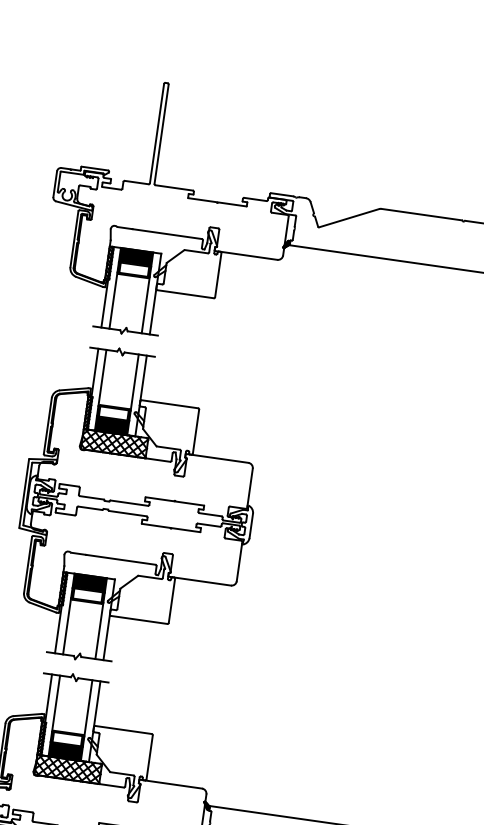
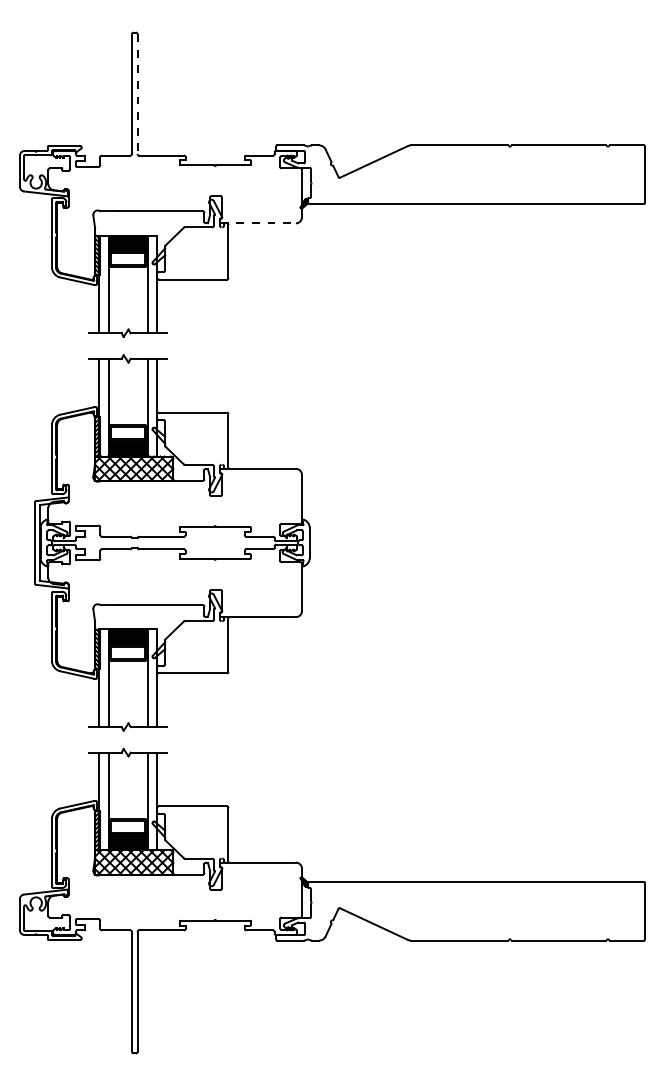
line: (161, 134) -> (137, 94), solid -> dashed
line: (246, 255) -> (258, 223), solid -> dashed

